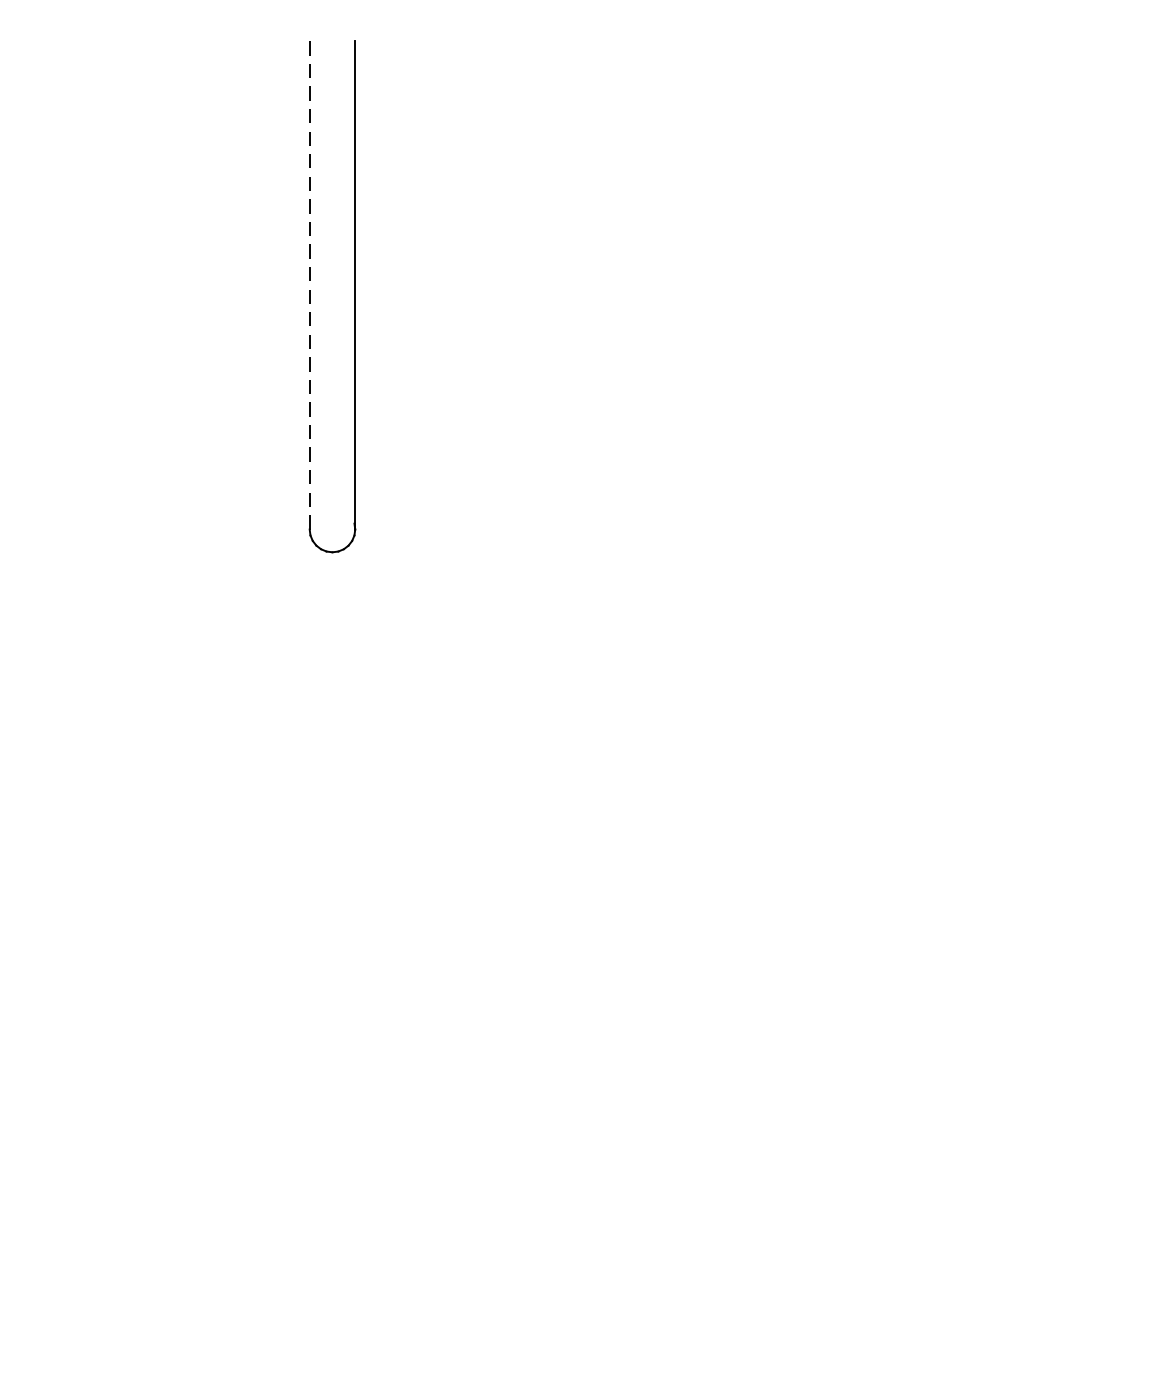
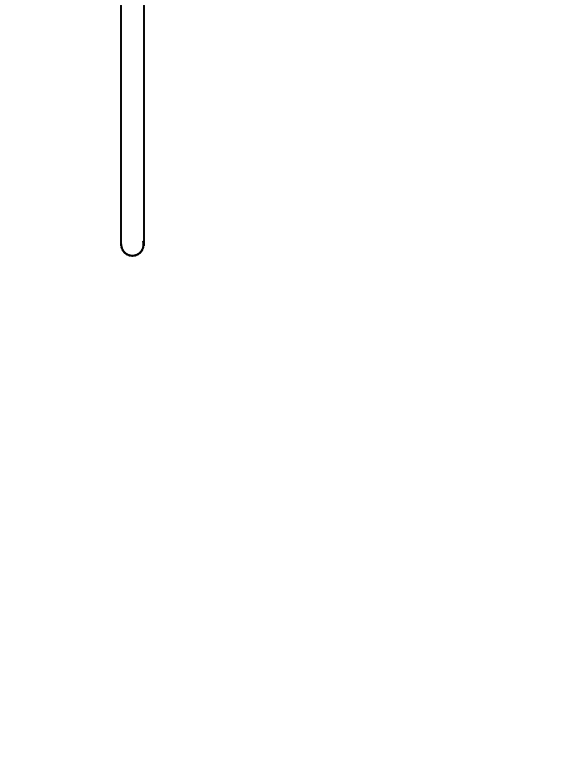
line: (310, 285) -> (121, 125), dashed -> solid

